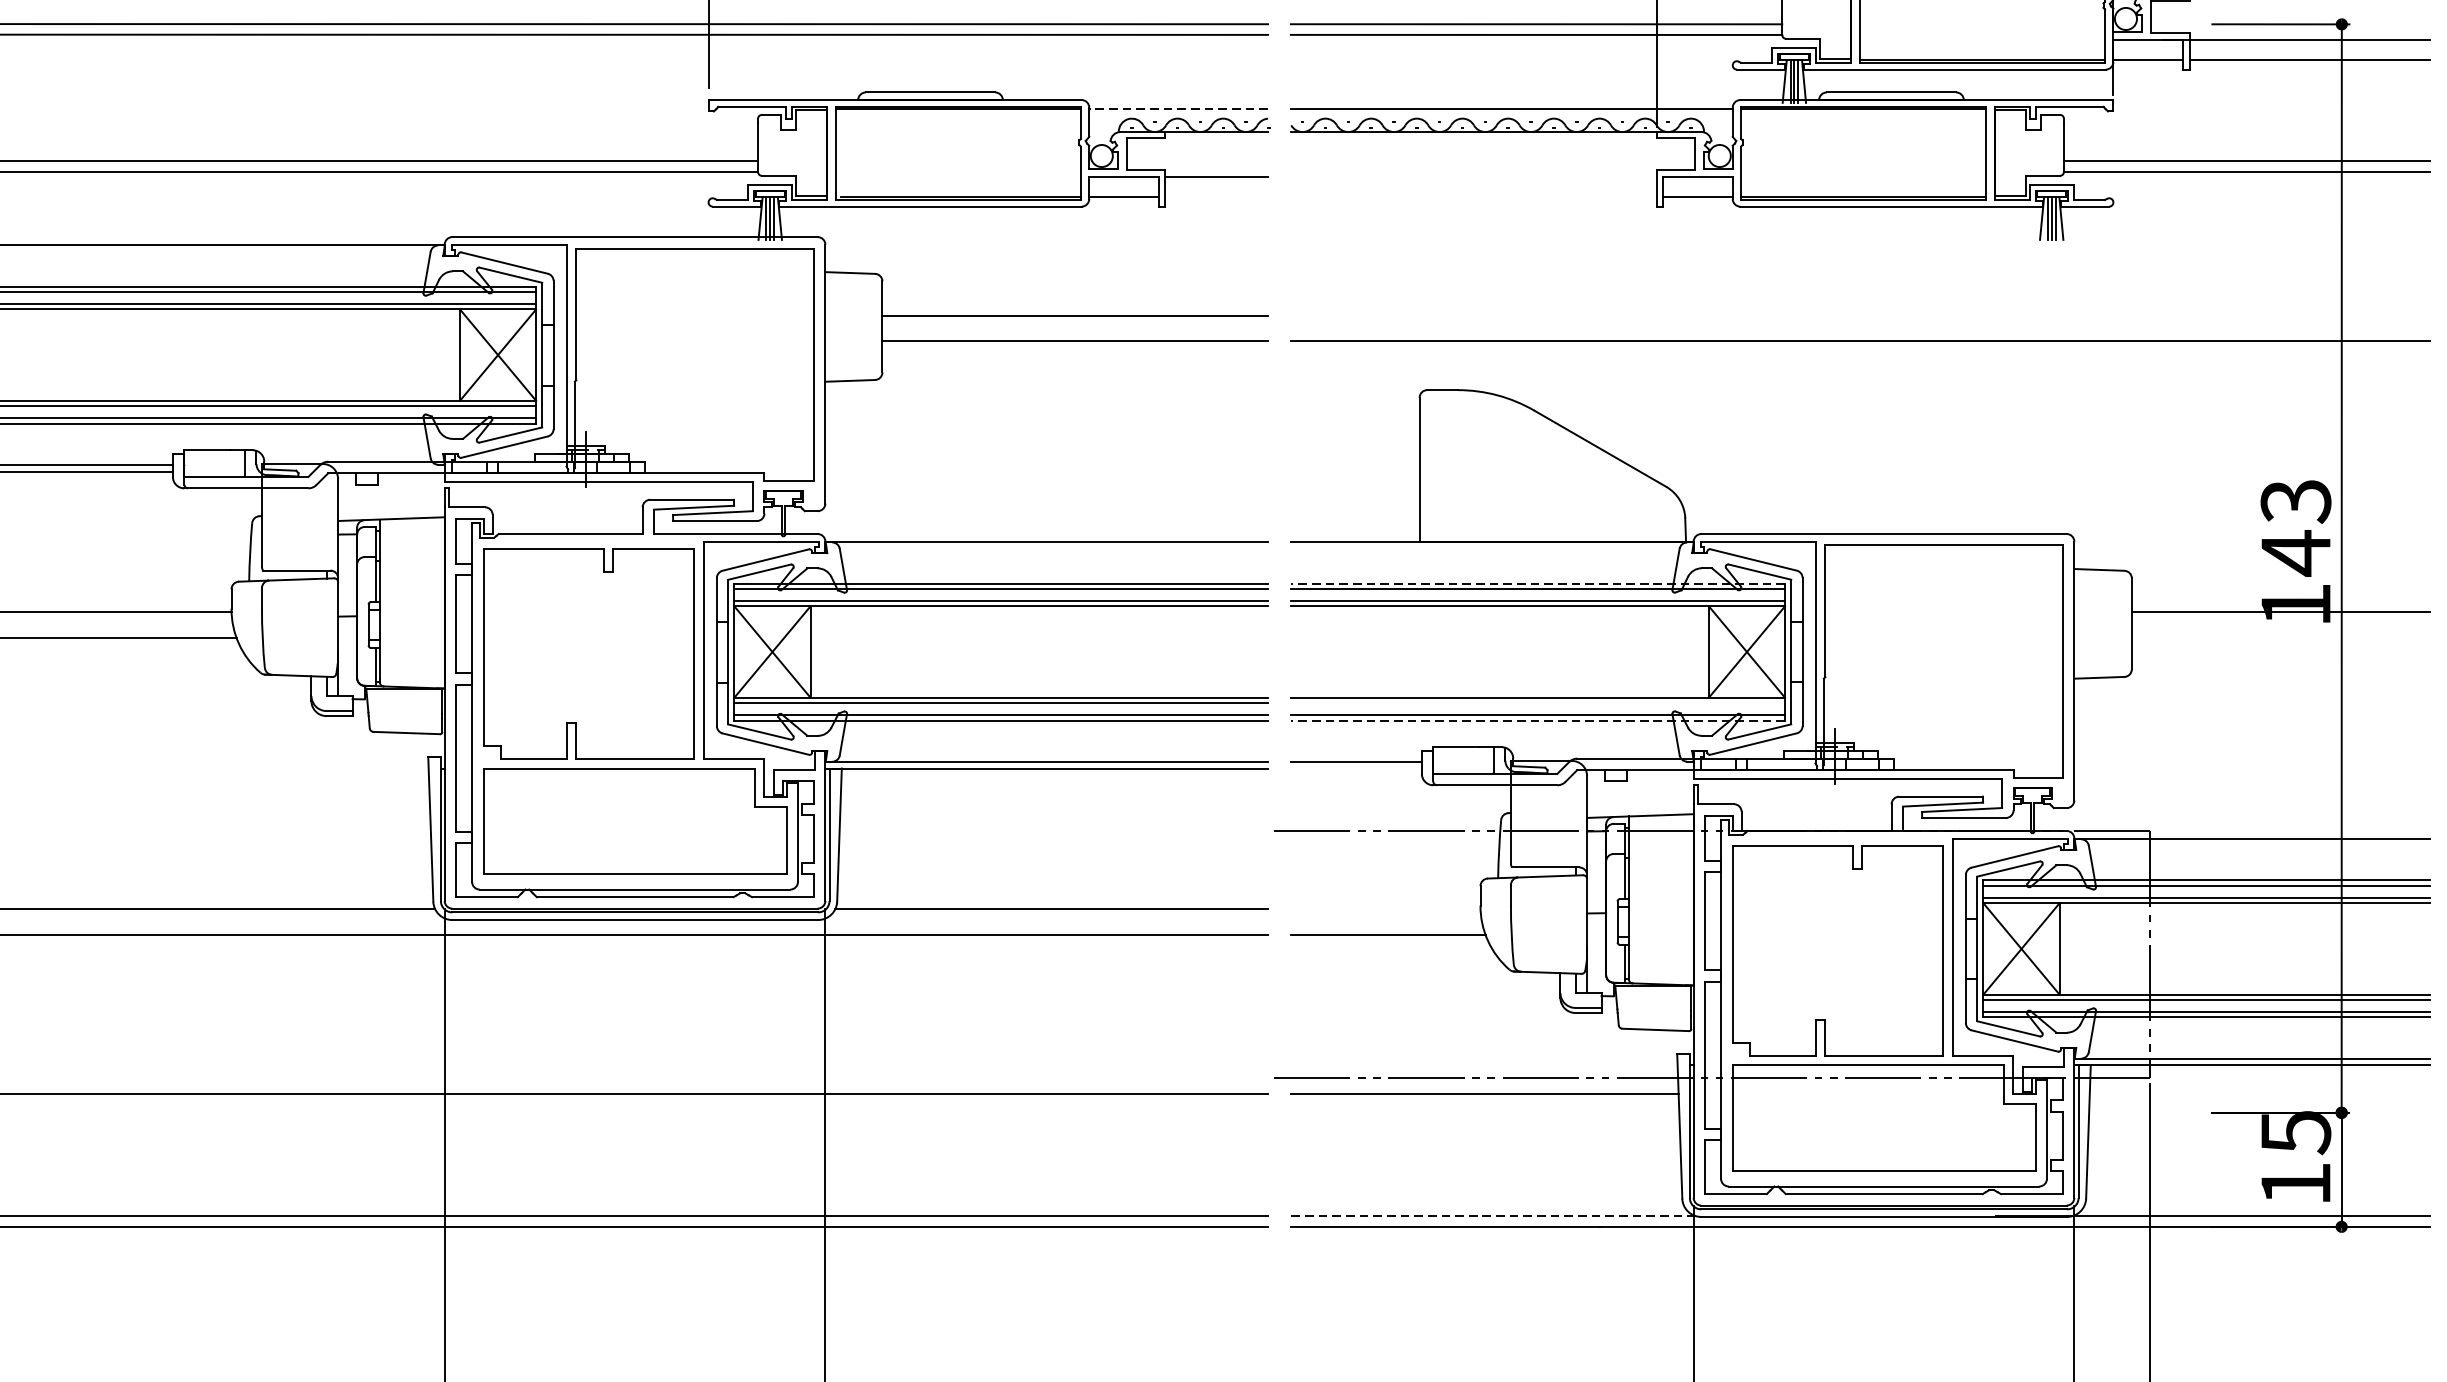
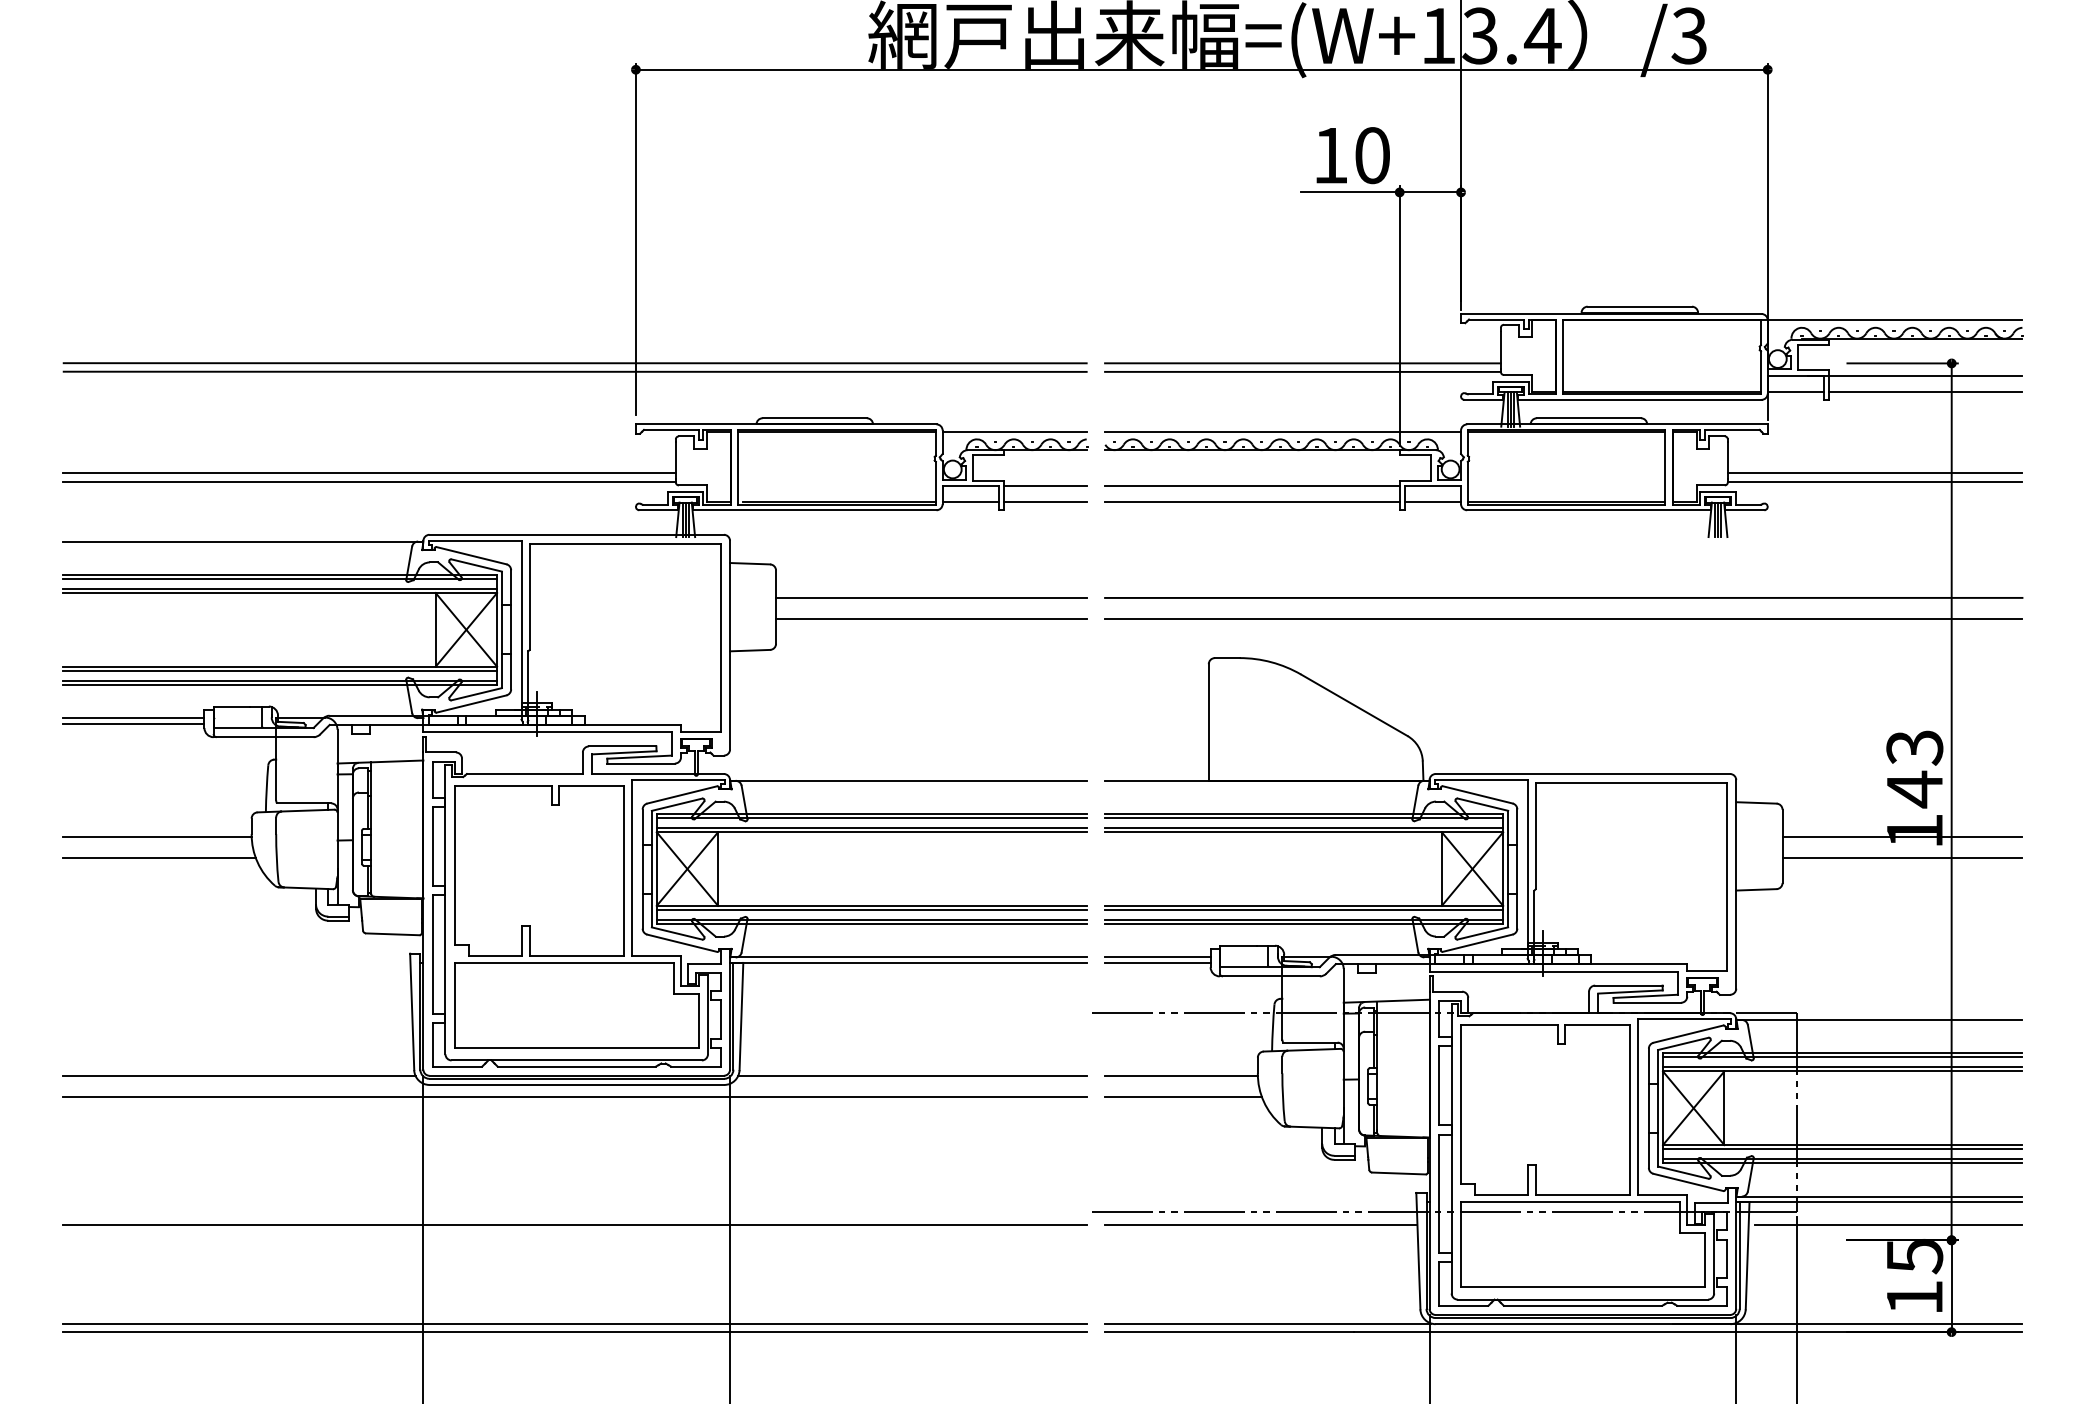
line: (1178, 108) -> (1014, 431), dashed -> solid
line: (1473, 177) -> (1252, 486), added
line: (1215, 197) -> (1044, 502), added
line: (1473, 197) -> (1252, 502), added
line: (1859, 314) -> (1563, 597), added
line: (1537, 583) -> (1303, 813), dashed -> solid
line: (2280, 638) -> (1902, 858), added
line: (1538, 703) -> (1304, 910), added
line: (1537, 720) -> (1303, 924), dashed -> solid
line: (1355, 768) -> (1157, 962), added
line: (1385, 909) -> (1181, 1076), added
line: (2263, 1093) -> (1888, 1224), added
line: (1492, 1216) -> (1267, 1323), dashed -> solid

